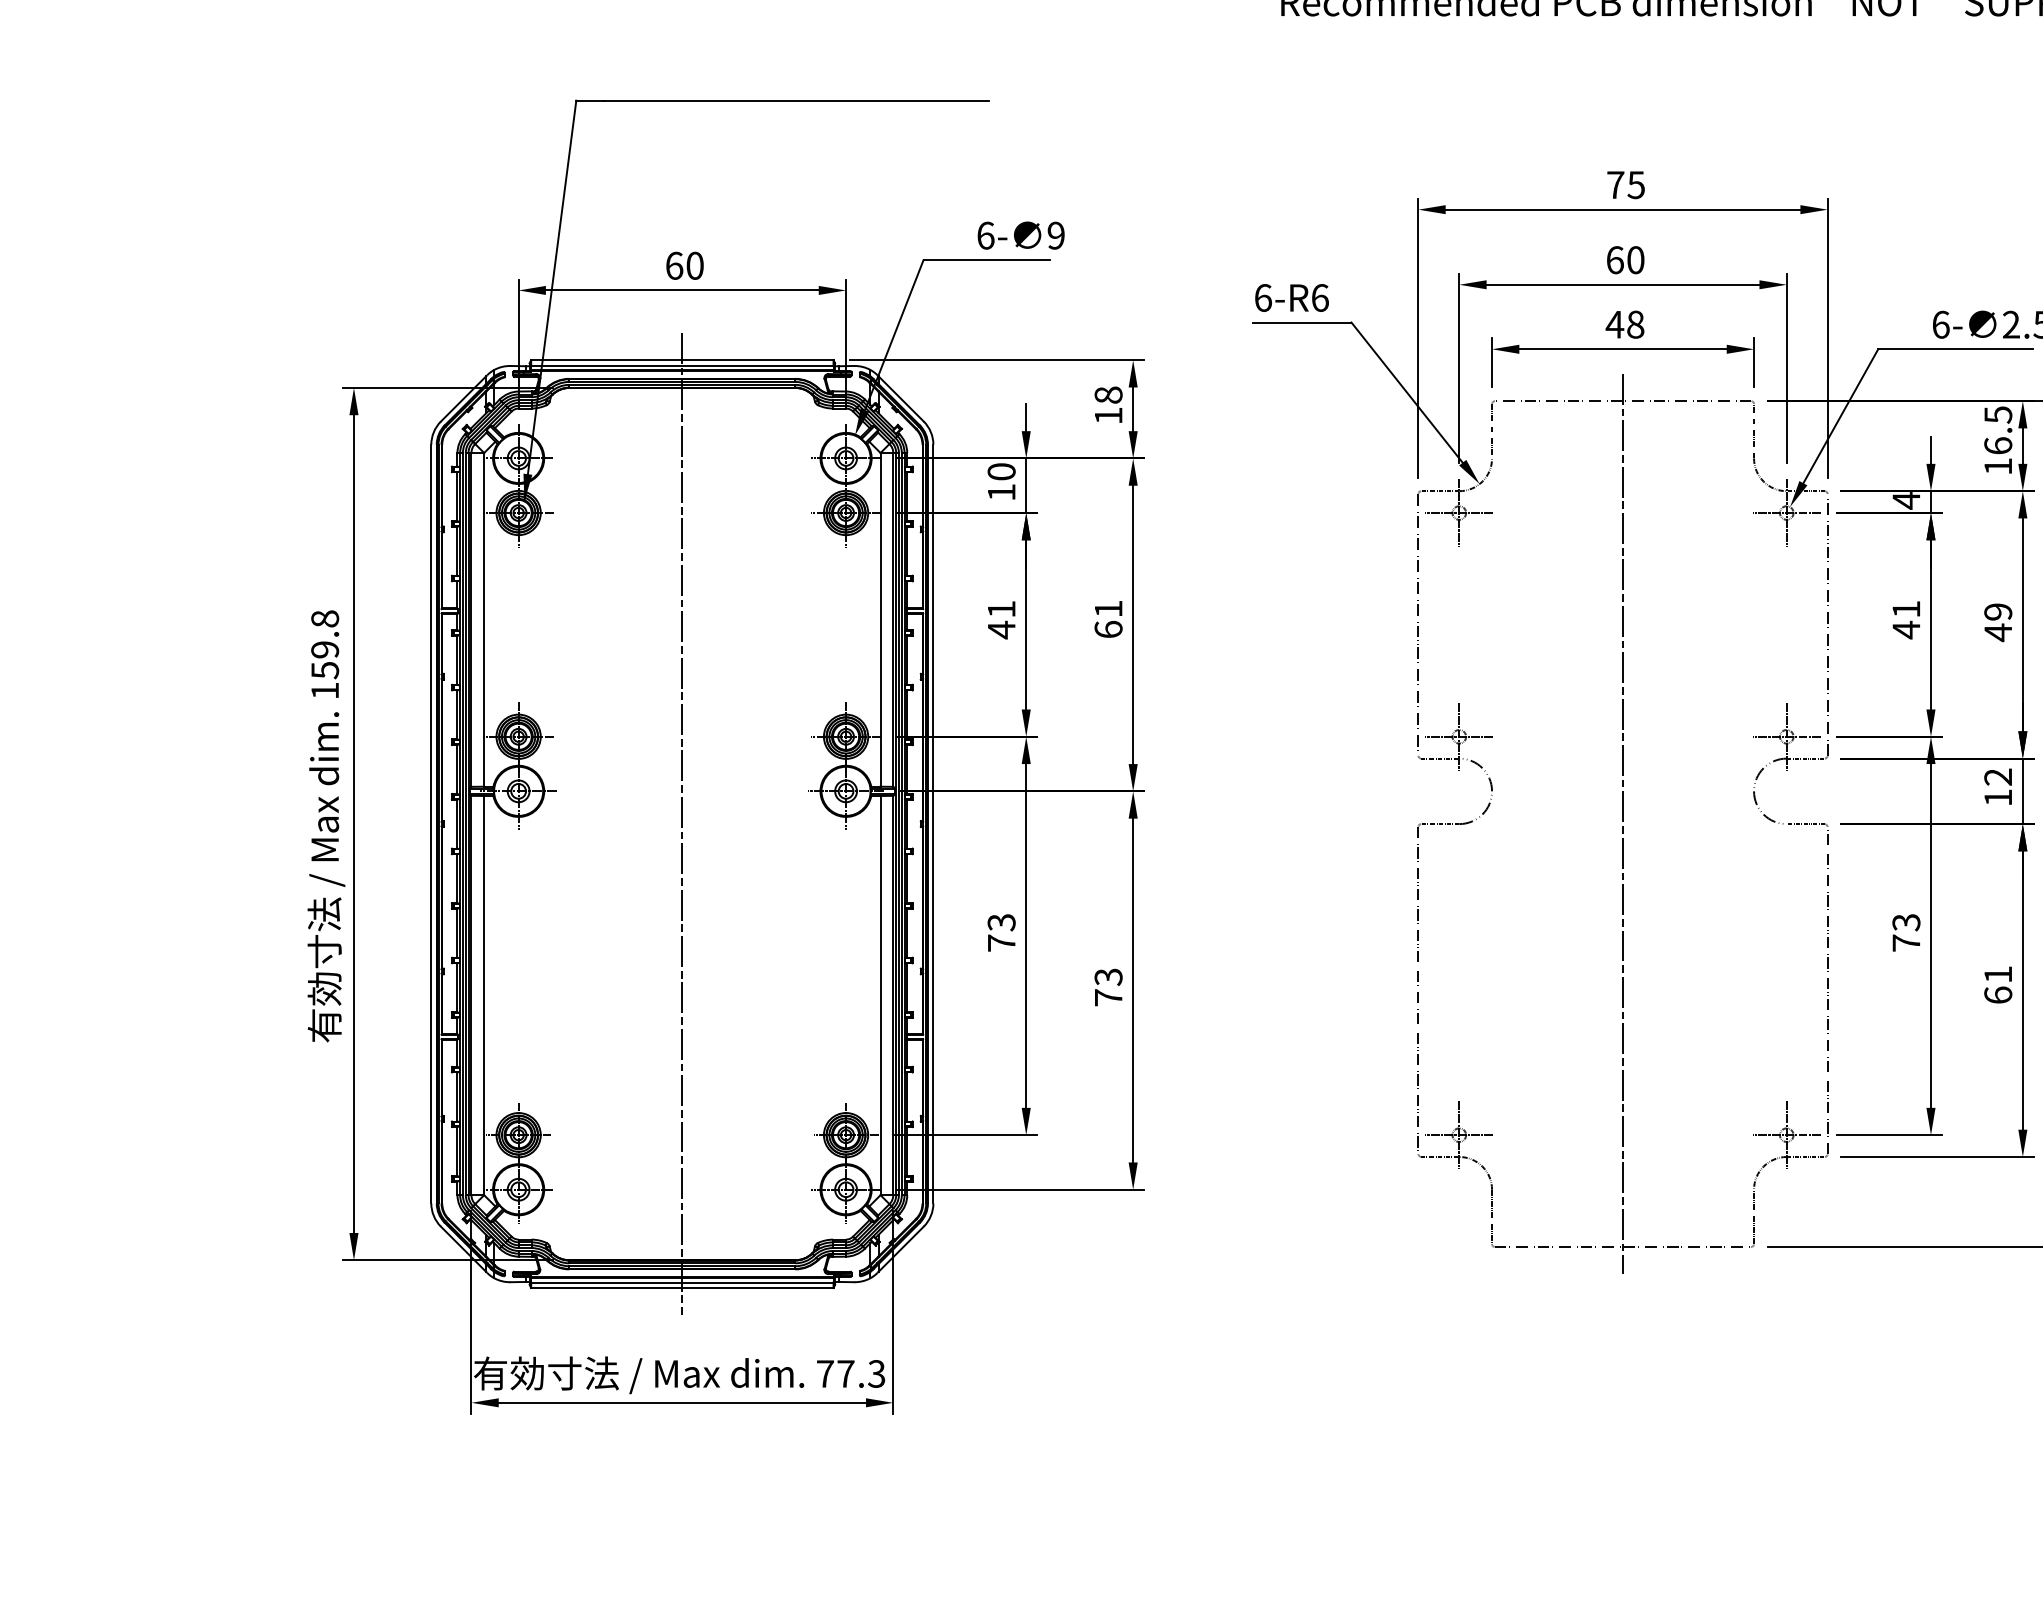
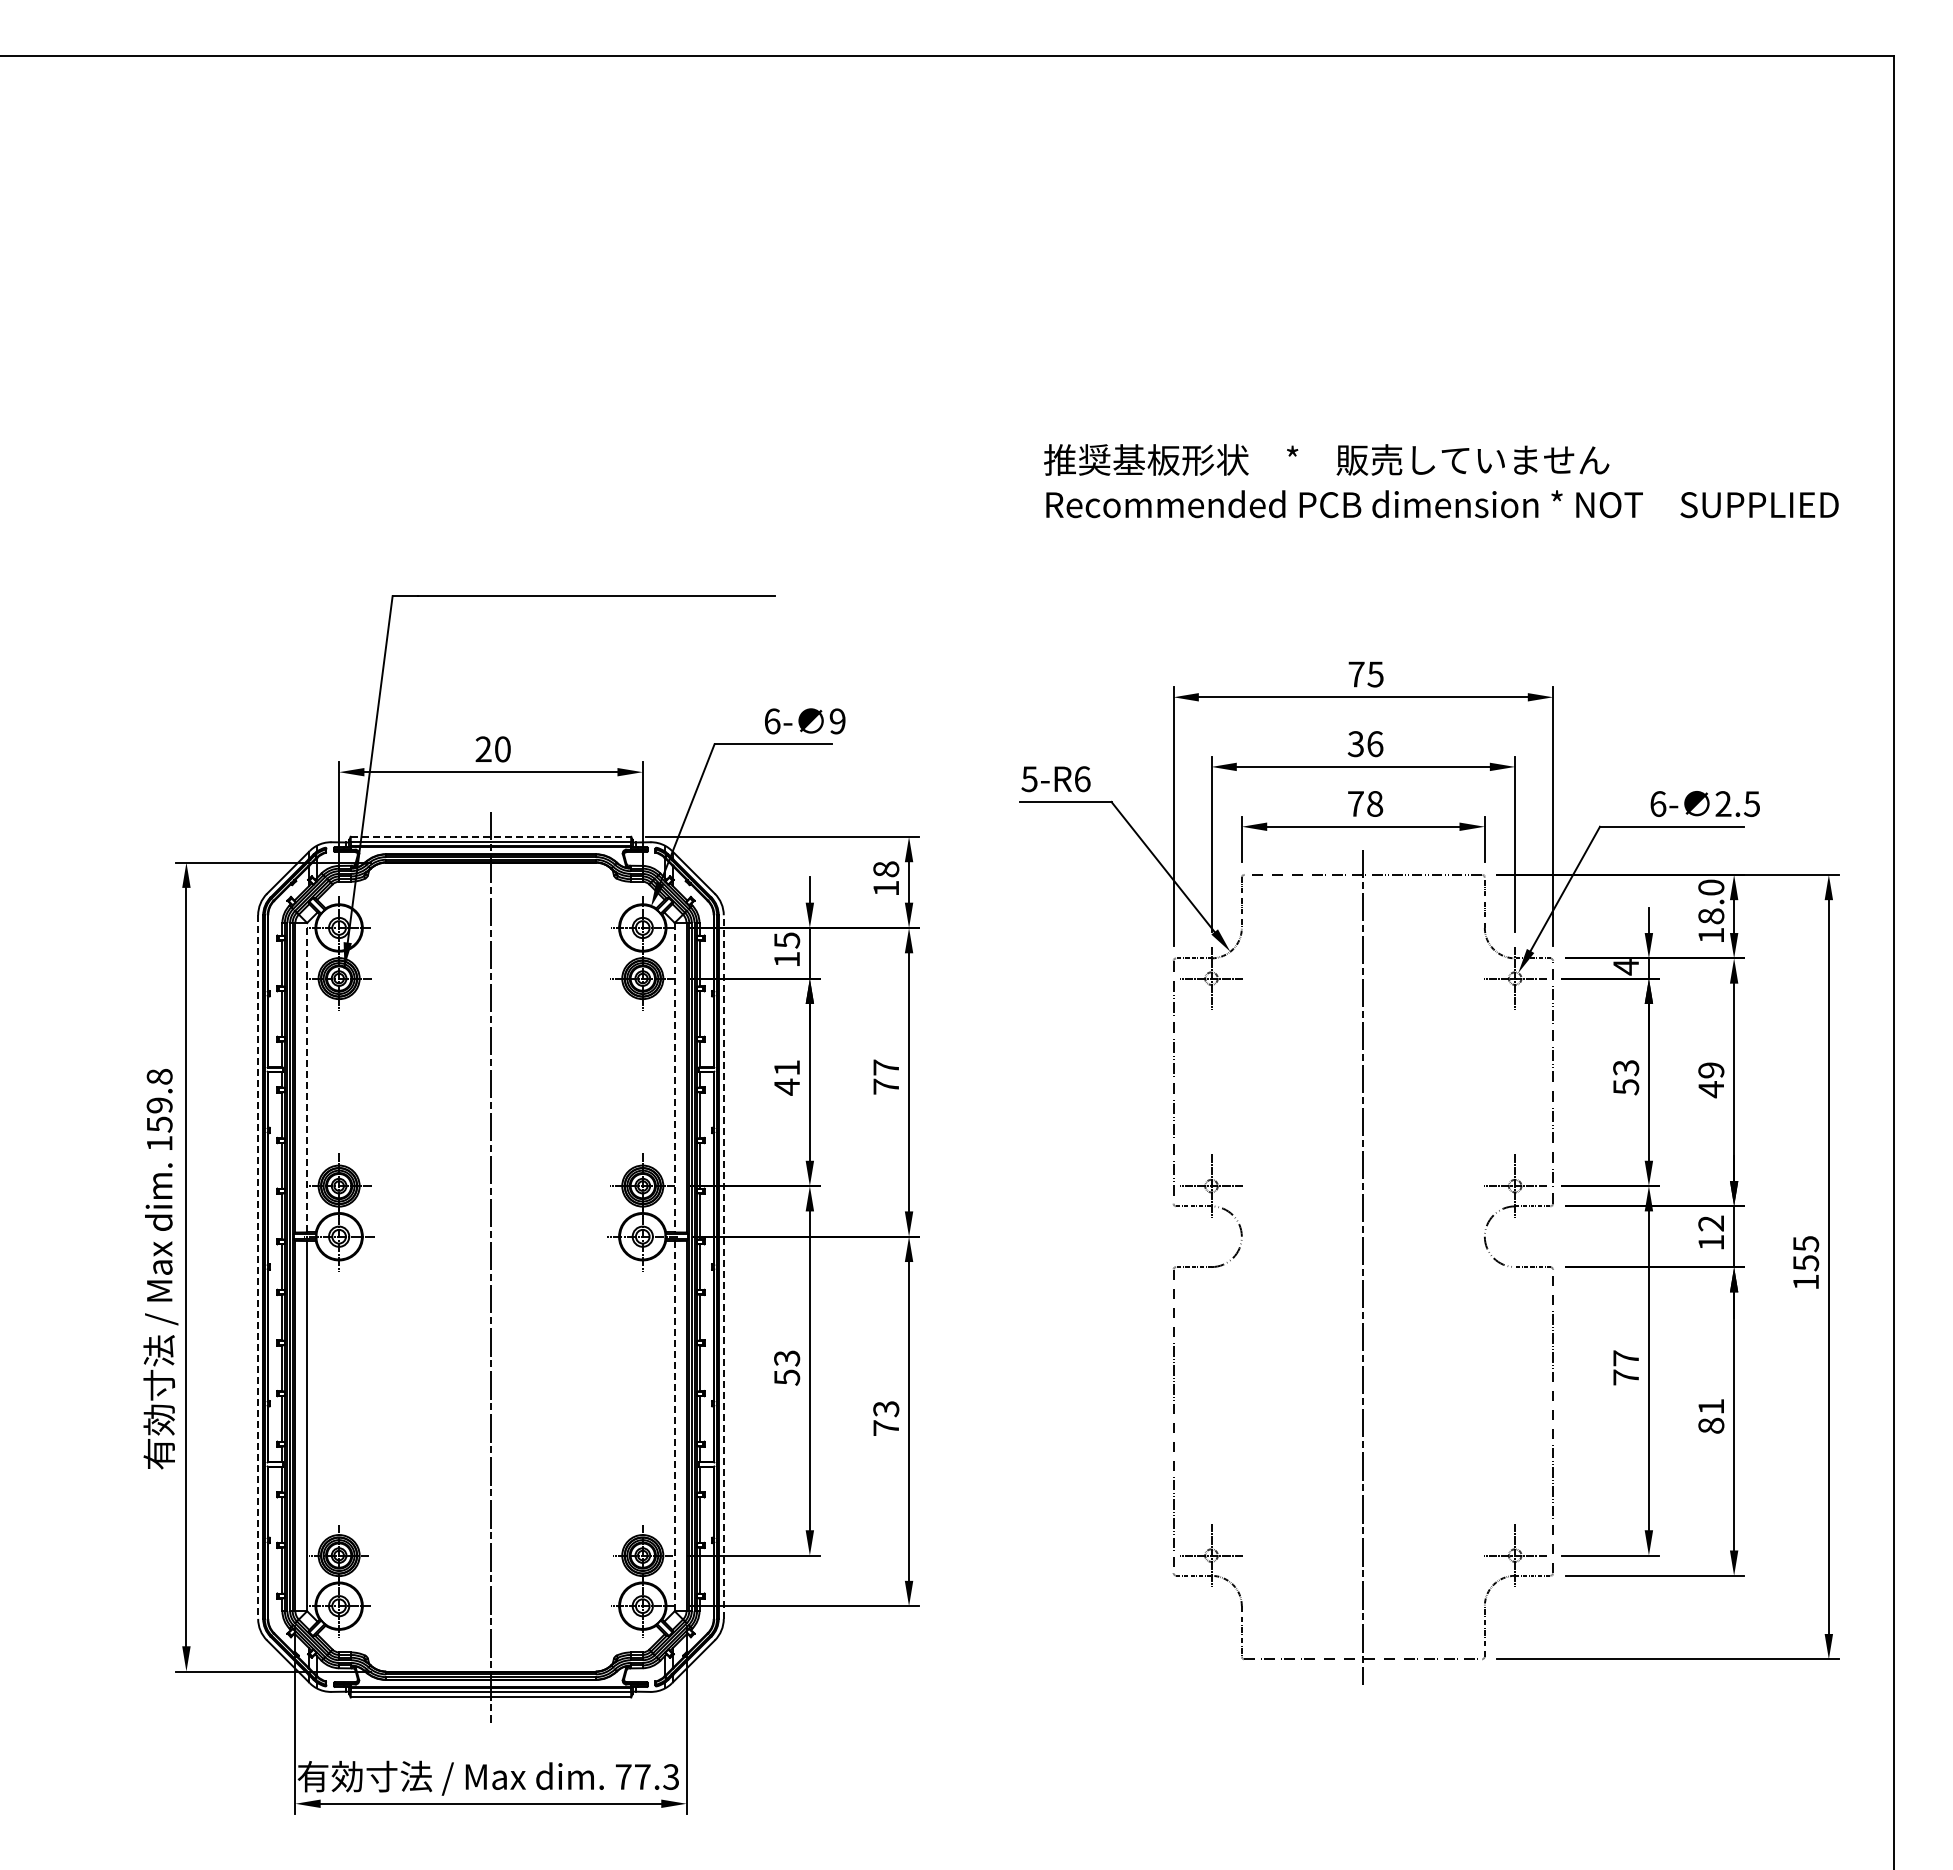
text: (1625, 260) -> (1365, 744), 60 -> 36
text: (674, 265) -> (483, 749), 60 -> 20
text: (1263, 298) -> (1029, 779), 6-R6 -> 5-R6
text: (1614, 324) -> (1355, 803), 48 -> 78
line: (682, 359) -> (491, 836), solid -> dashed
text: (1998, 429) -> (1711, 901), 16.5 -> 18.0
text: (1002, 471) -> (787, 940), 10 -> 15
text: (1108, 618) -> (886, 1076), 61 -> 77
line: (484, 619) -> (307, 1077), solid -> dashed
line: (880, 619) -> (674, 1077), solid -> dashed
text: (1906, 619) -> (1626, 1077), 41 -> 53
line: (431, 824) -> (258, 1267), solid -> dashed
line: (933, 824) -> (723, 1267), solid -> dashed
text: (1906, 922) -> (1626, 1358), 73 -> 77
text: (1002, 943) -> (787, 1377), 73 -> 53
text: (1998, 994) -> (1711, 1425), 61 -> 81
line: (880, 995) -> (674, 1426), solid -> dashed

